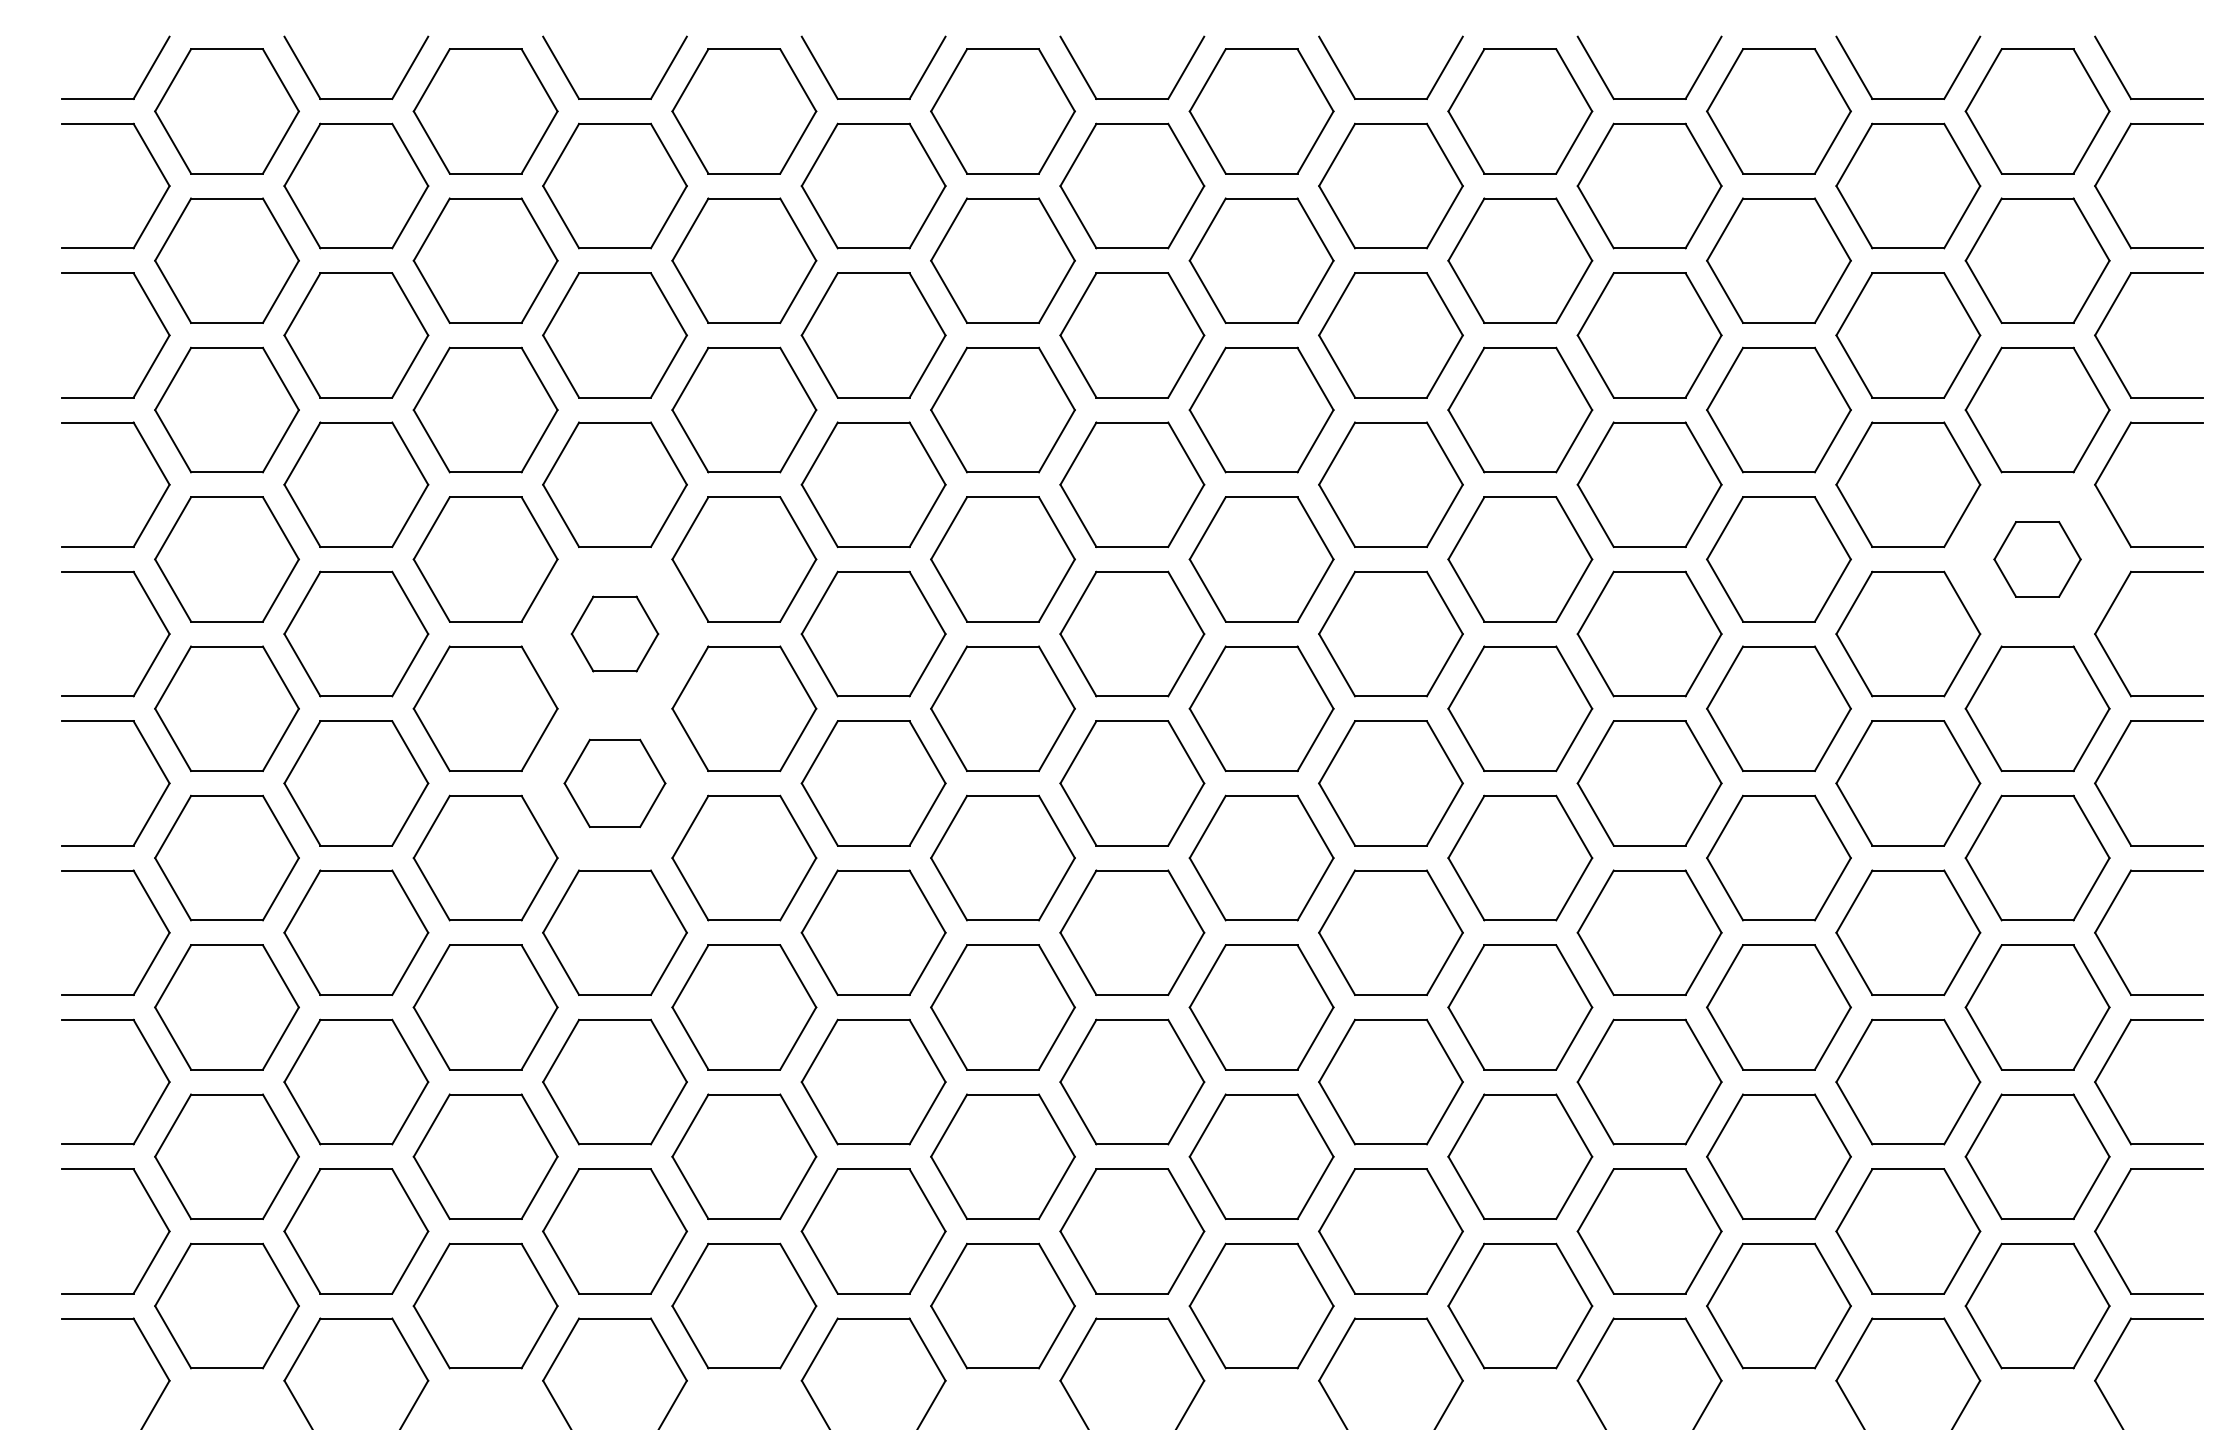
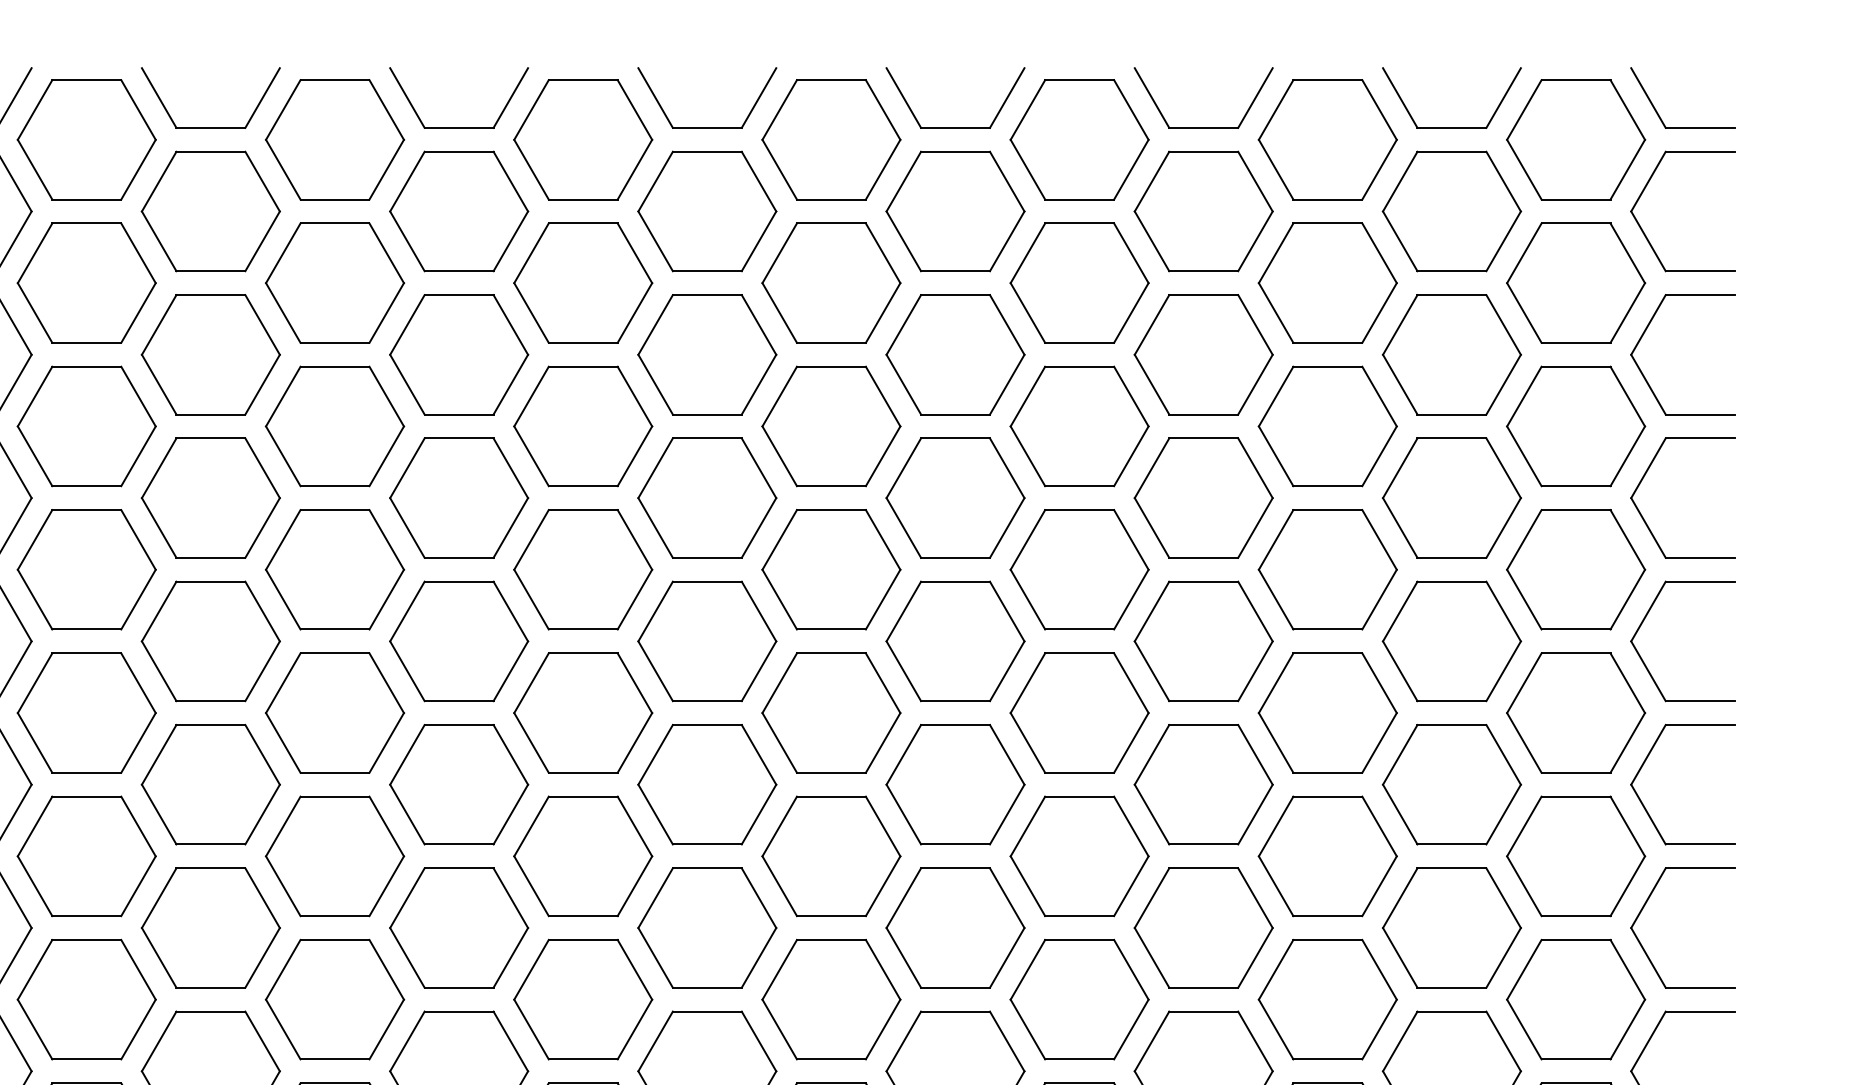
part: (2037, 559) -> (1575, 569), size x1.67
part: (614, 633) -> (210, 640), size x1.67
part: (614, 783) -> (210, 784), size x1.43

